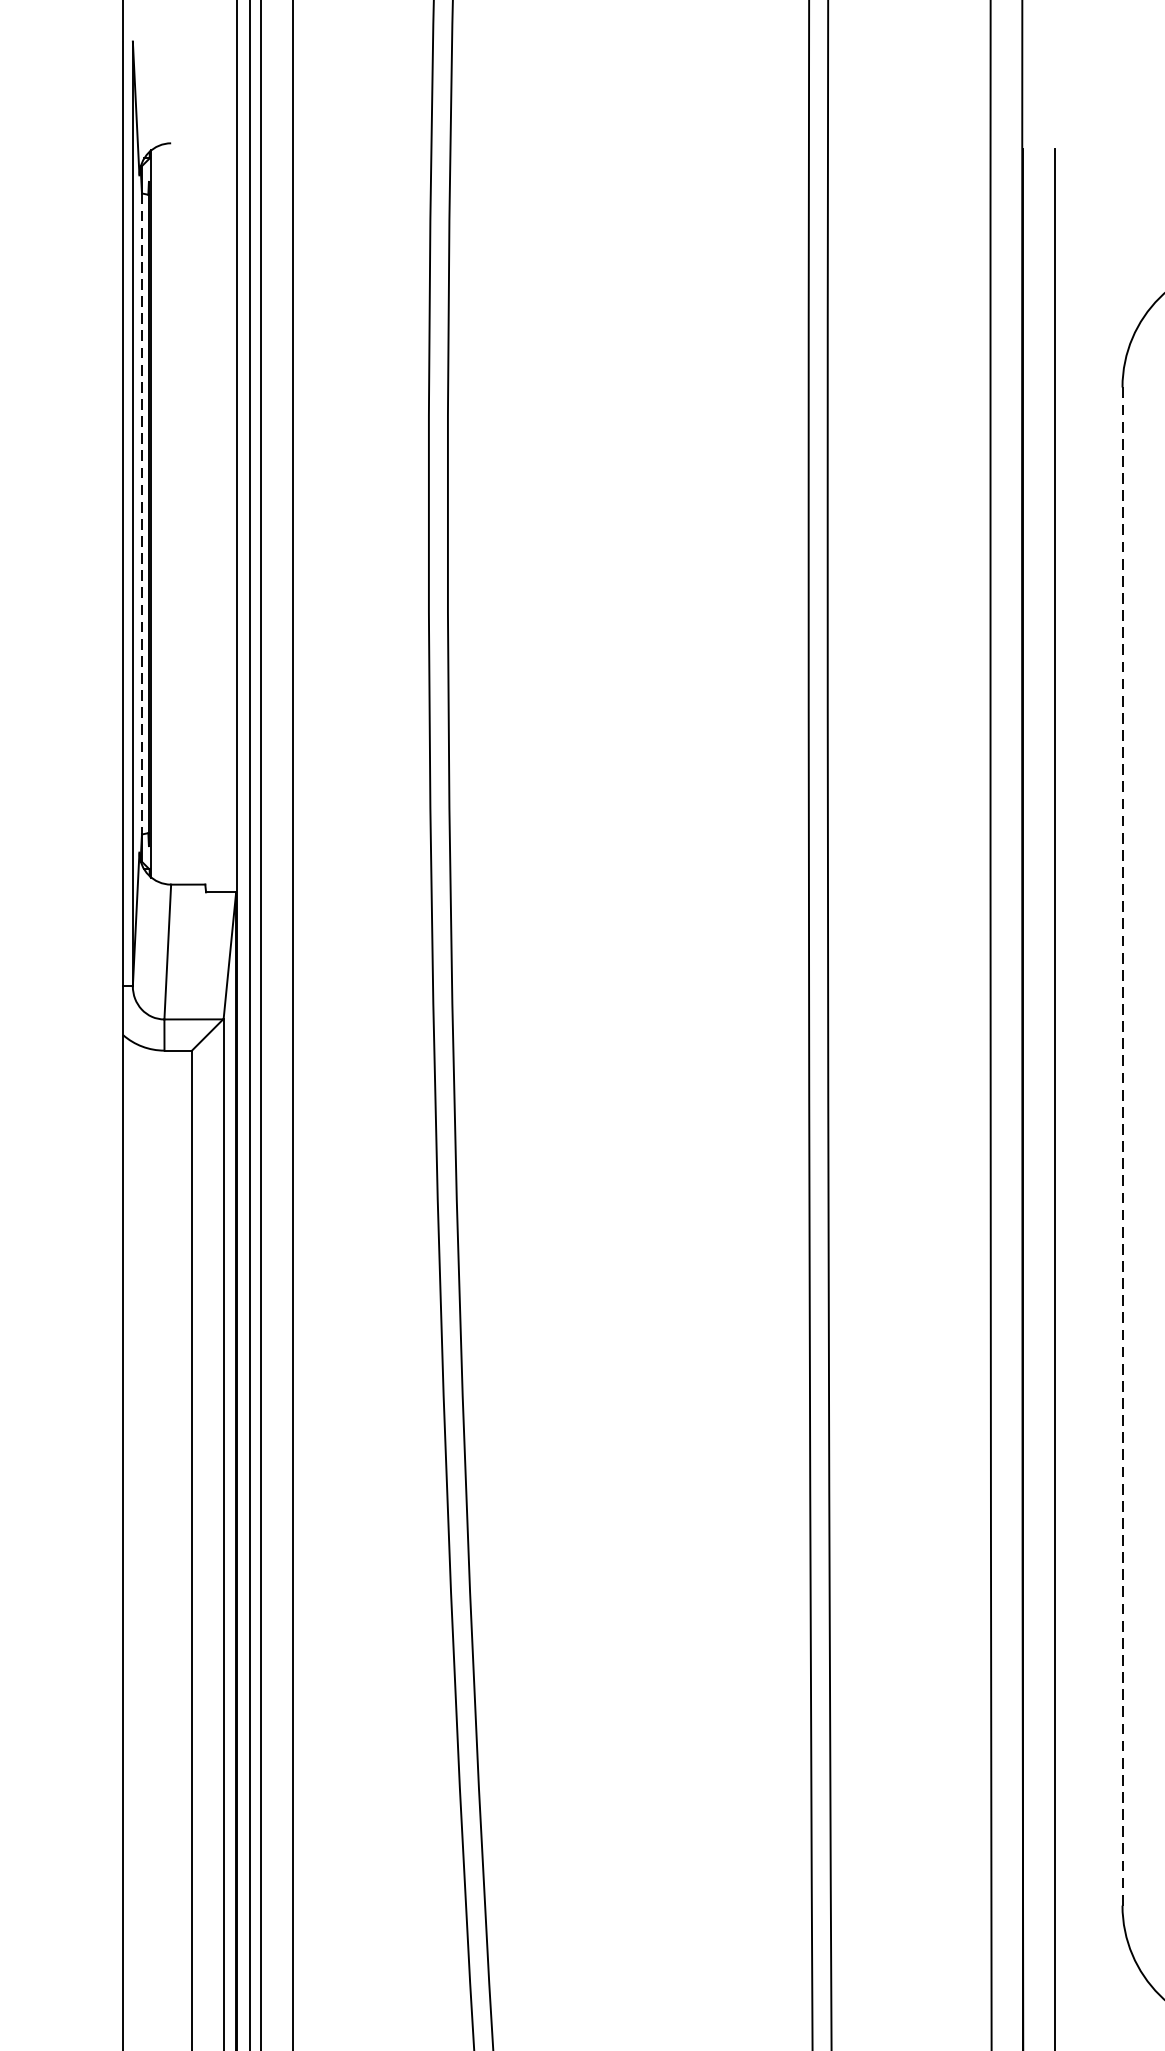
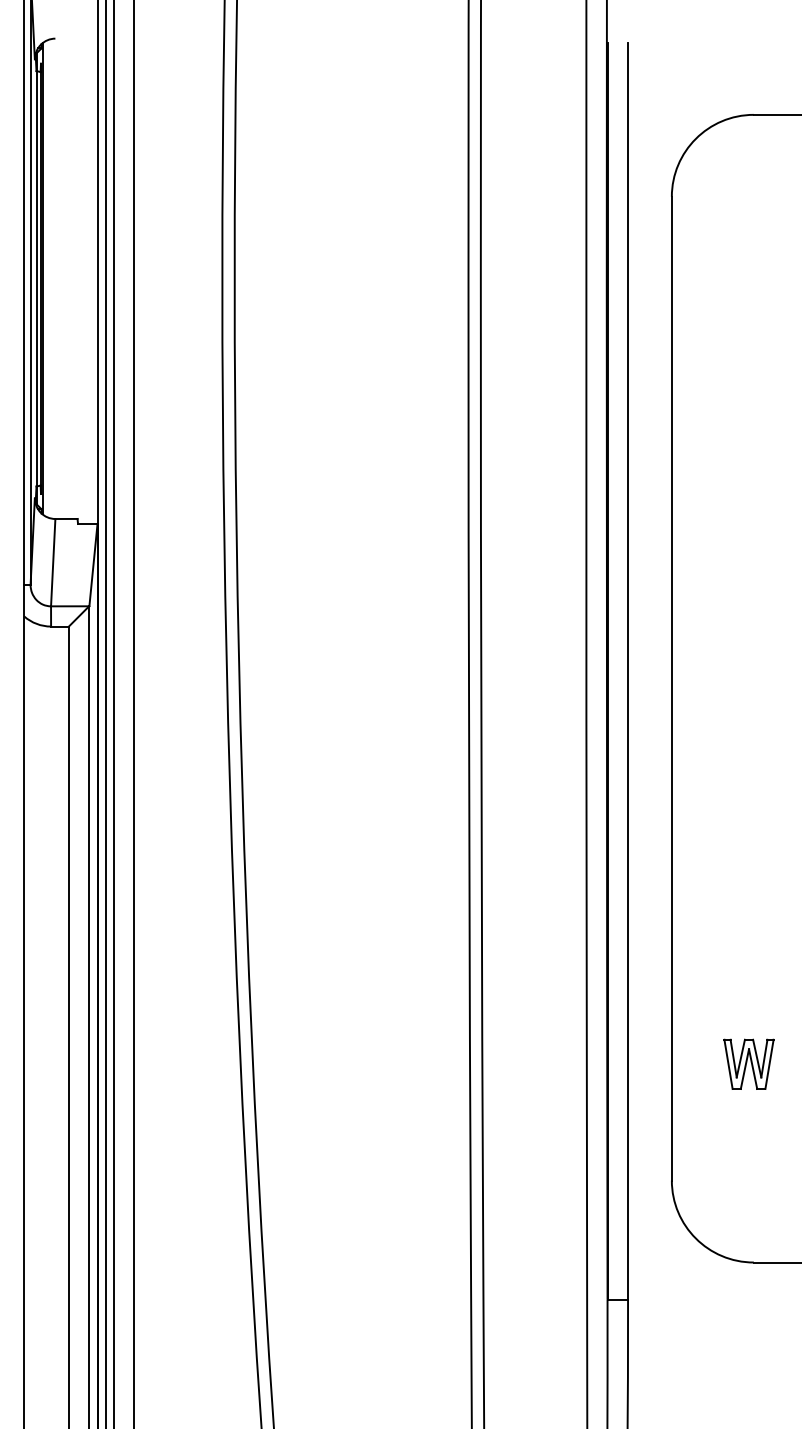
line: (141, 513) -> (36, 278), dashed -> solid
line: (1121, 1146) -> (671, 688), dashed -> solid

